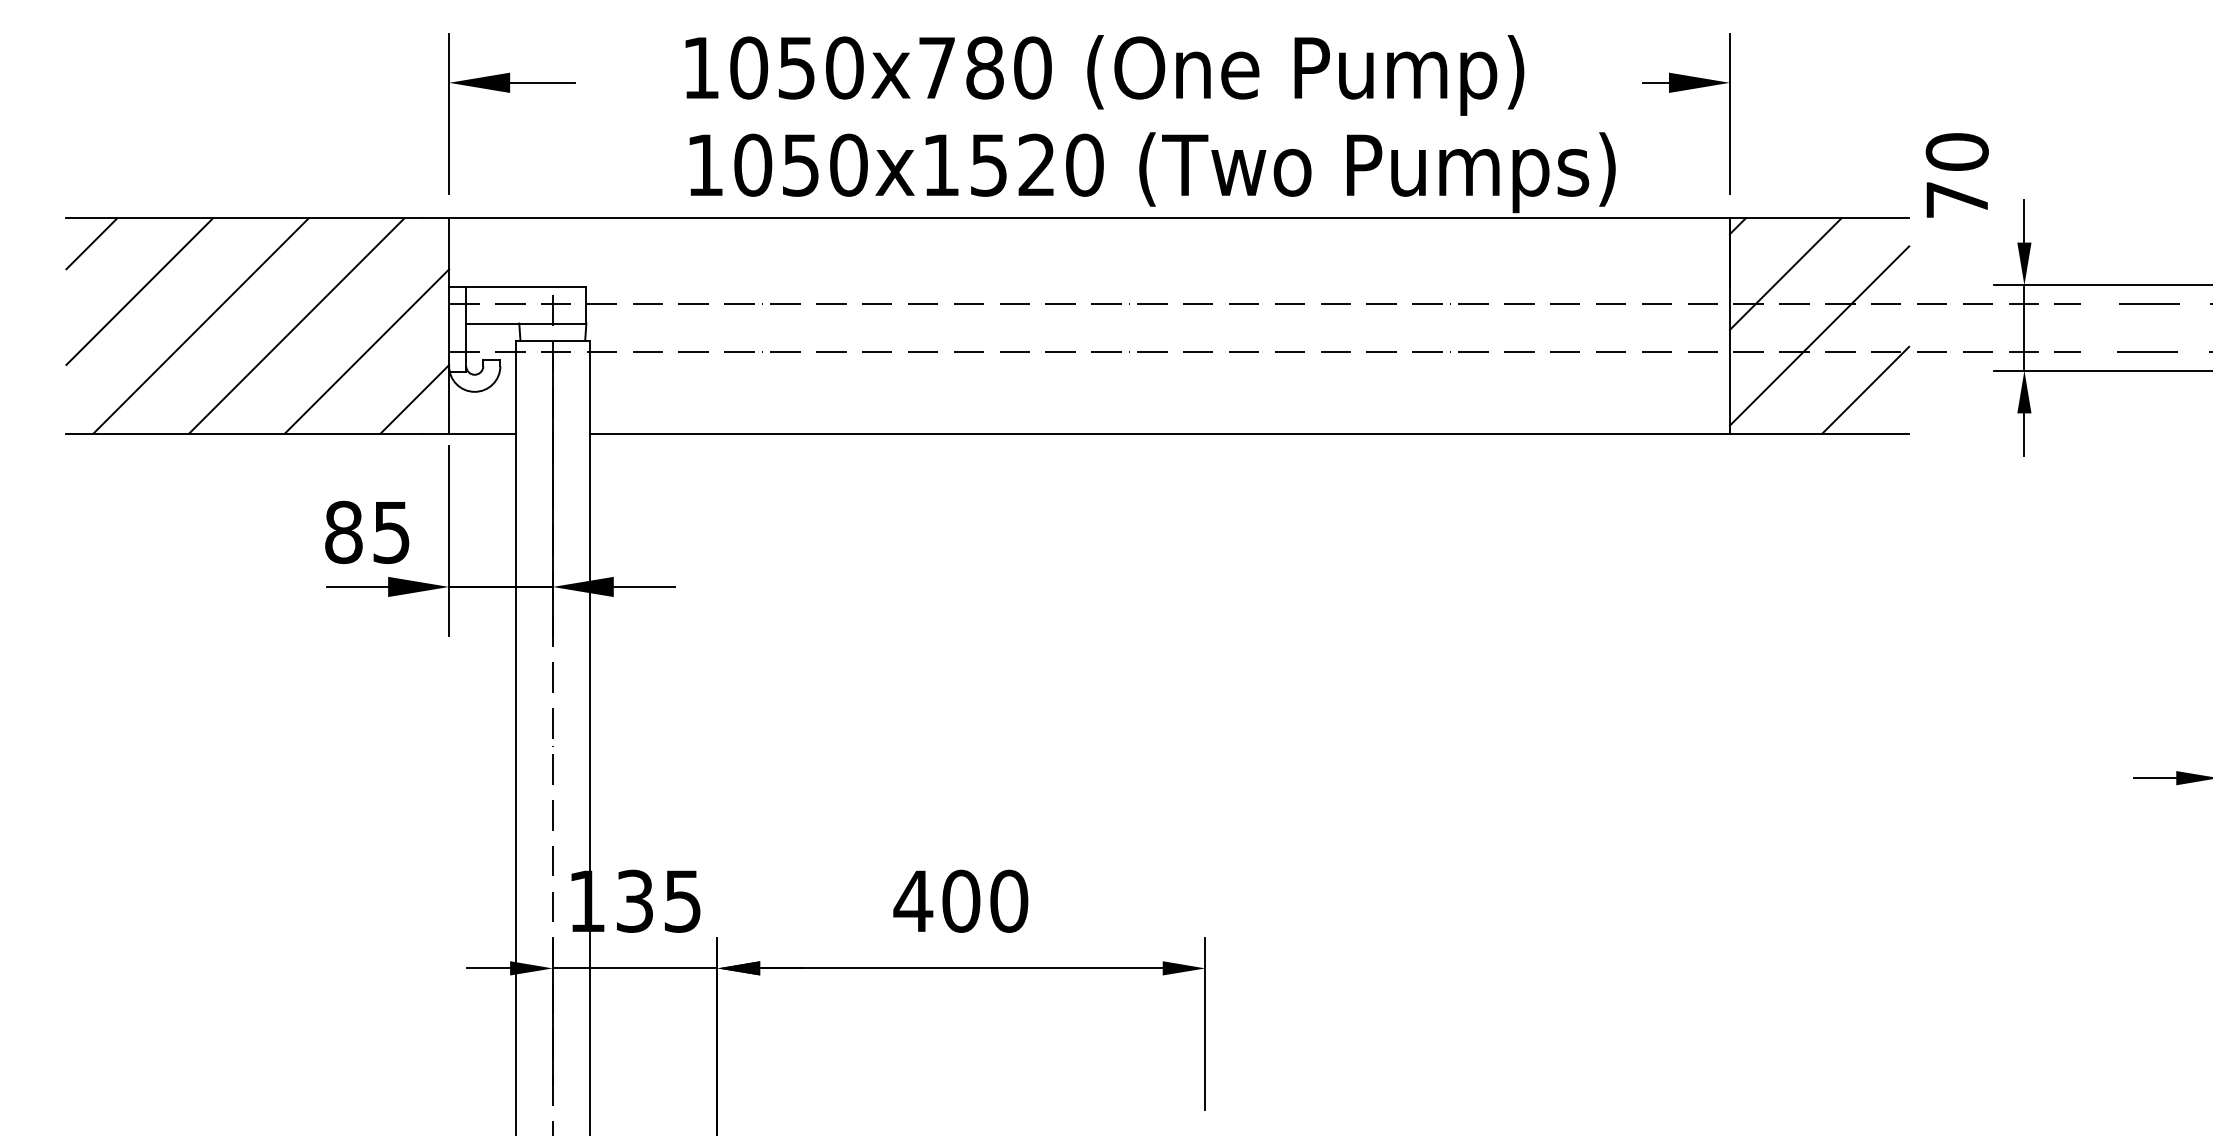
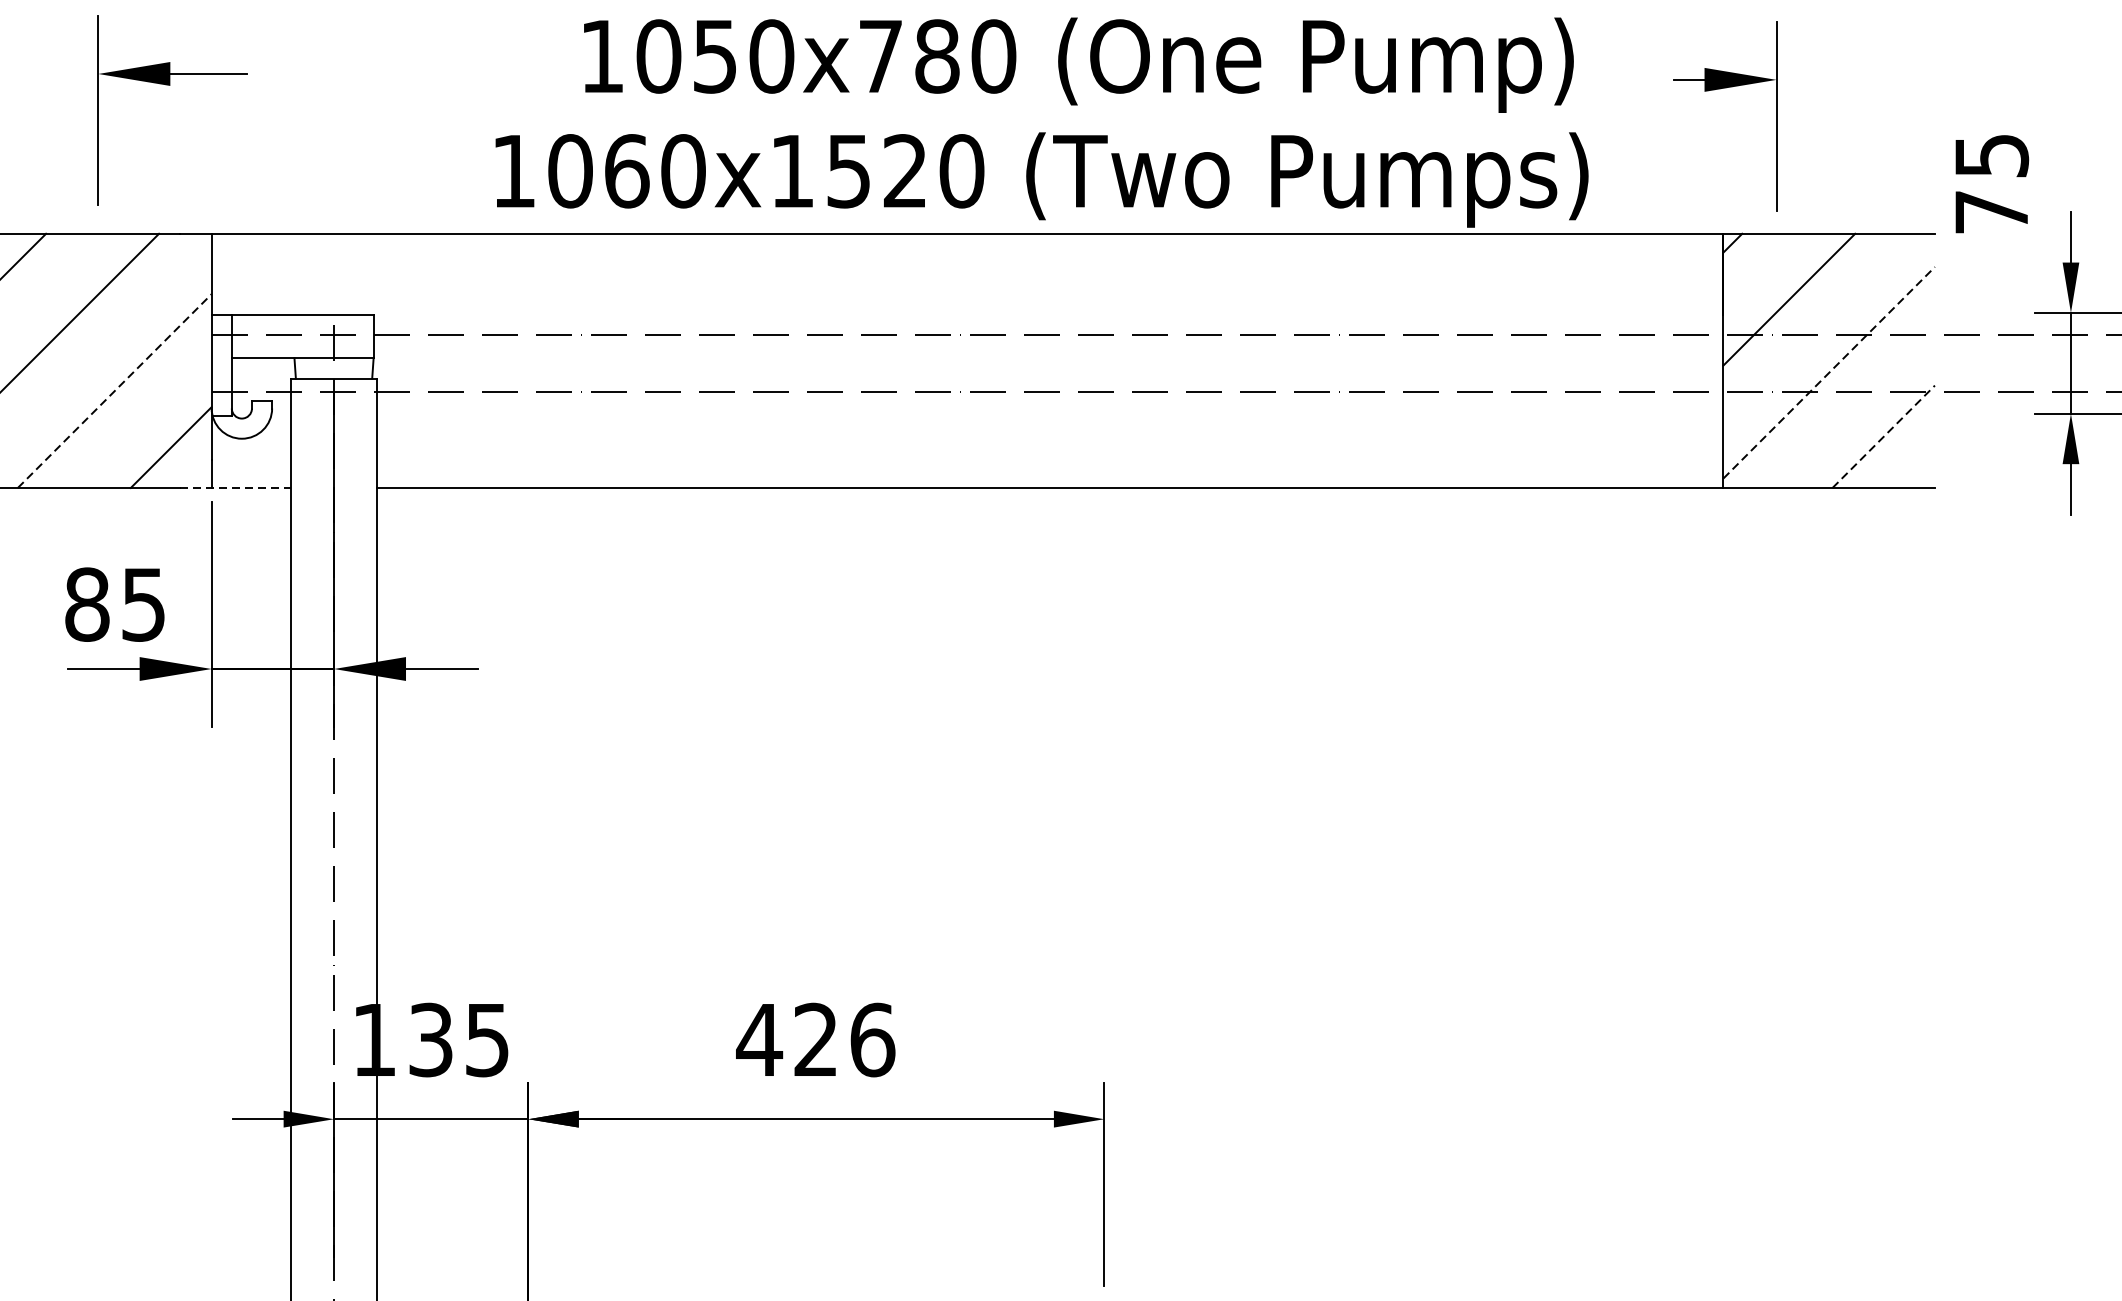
text: (1104, 75) -> (1078, 65), moved
part: (1685, 90) -> (1724, 88), moved
part: (510, 92) -> (170, 85), moved
text: (1956, 151) -> (1990, 155), 70 -> 75
text: (801, 164) -> (627, 170), 1050x1520 -> 1060x1520
line: (1819, 336) -> (1829, 373), solid -> dashed
line: (367, 351) -> (115, 391), solid -> dashed
line: (1866, 389) -> (1884, 435), solid -> dashed
line: (469, 433) -> (235, 487), solid -> dashed
text: (985, 900) -> (844, 1039), 400 -> 426

